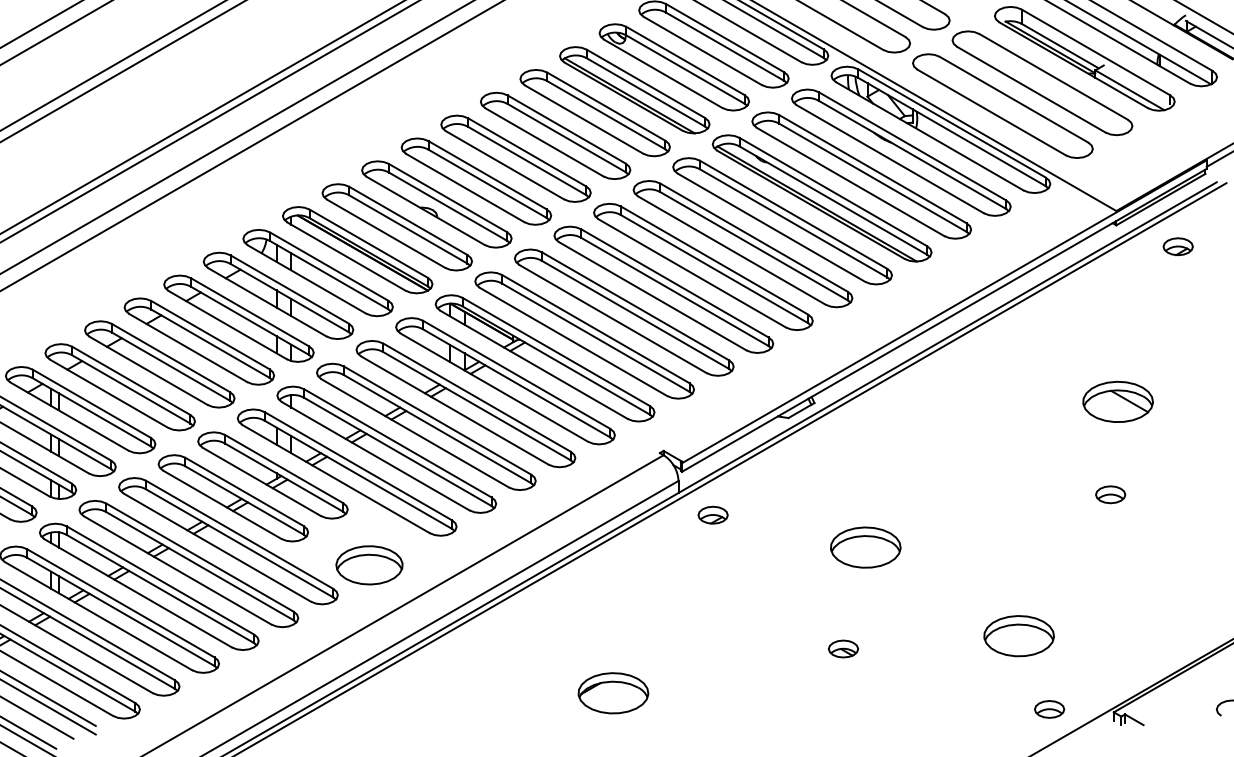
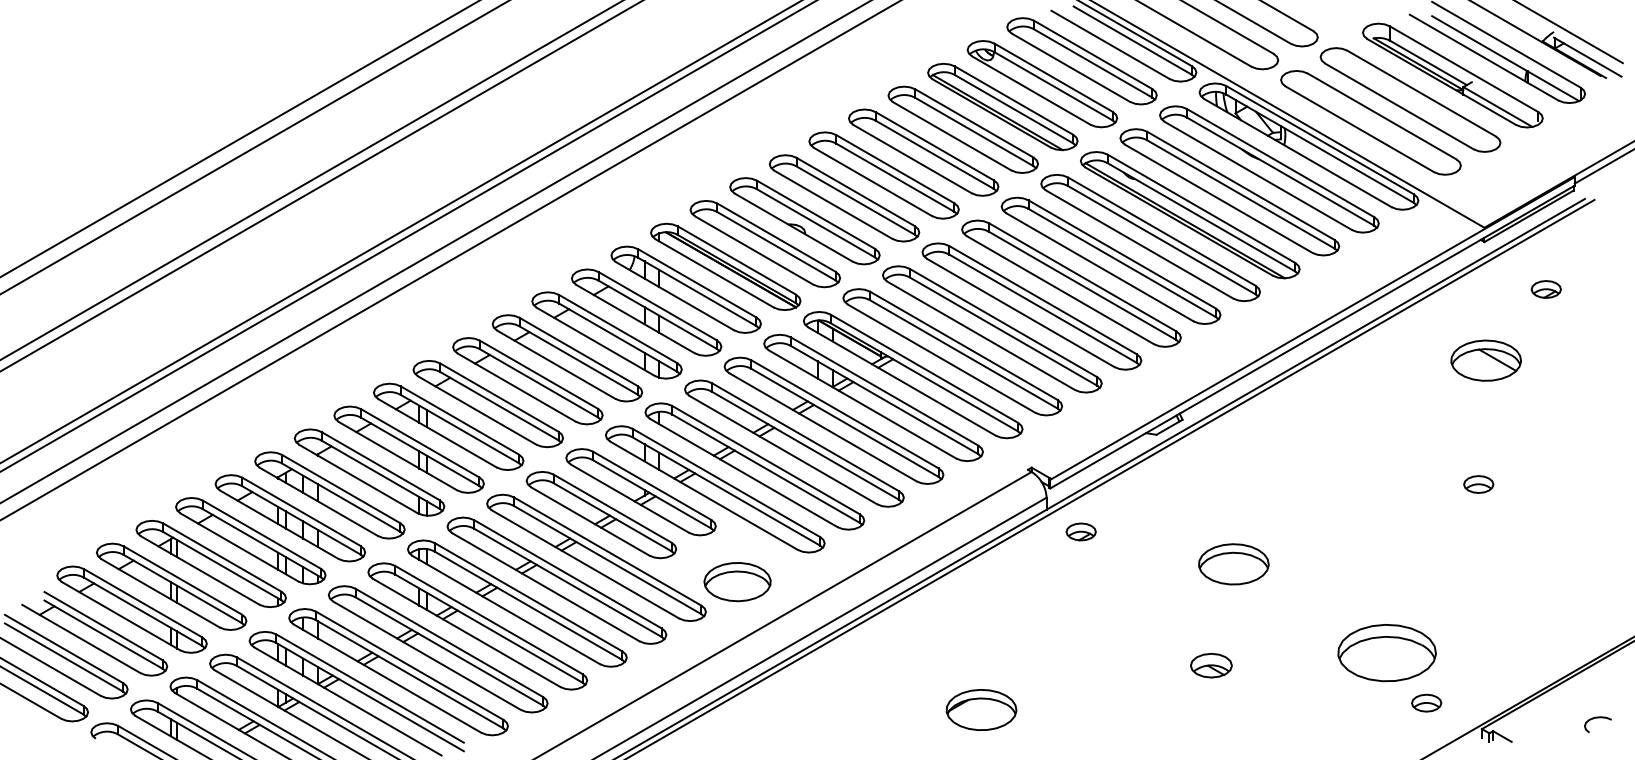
part: (1177, 246) -> (1545, 289), moved
part: (1117, 401) -> (1485, 360), moved
part: (1110, 494) -> (1478, 484), moved
part: (1019, 635) -> (1387, 652), size x1.4
part: (843, 648) -> (1211, 665), size x1.4
part: (1049, 708) -> (1426, 702), moved

